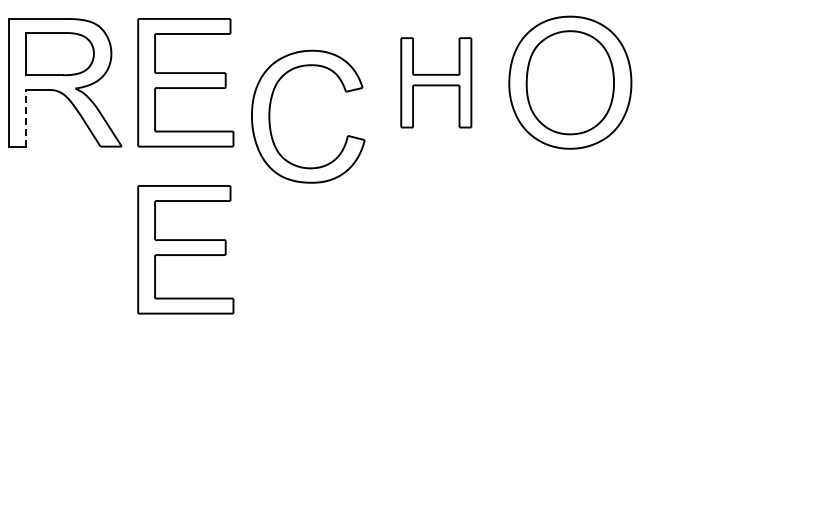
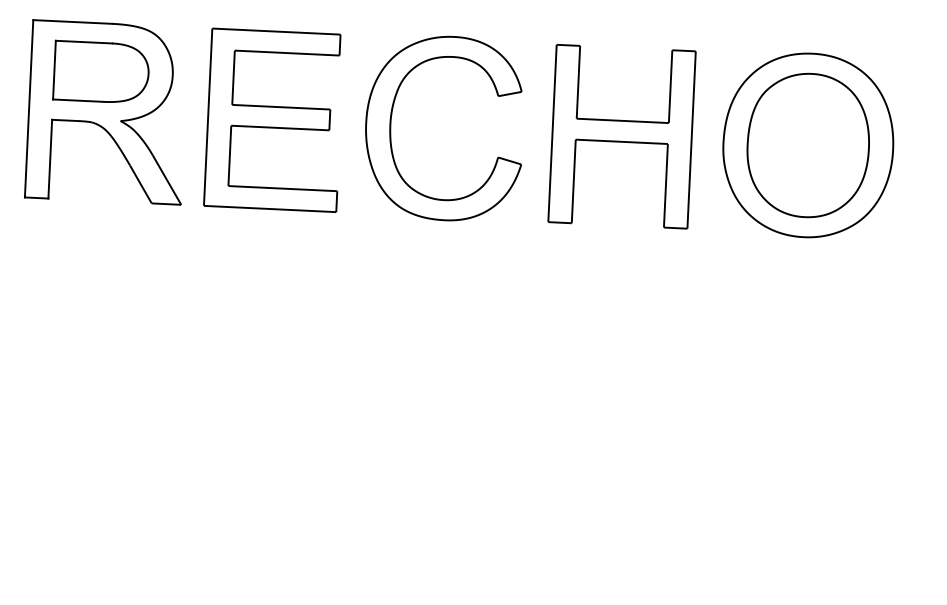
part: (436, 82) -> (622, 136), size x1.43
part: (270, 116) -> (391, 125), moved
line: (26, 117) -> (50, 158), dashed -> solid
part: (185, 249) -> (262, 351), removed

